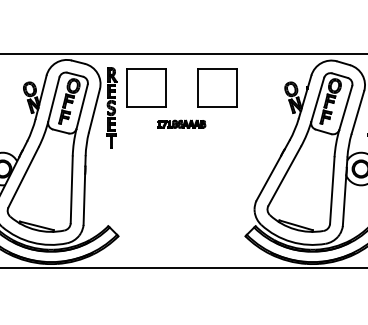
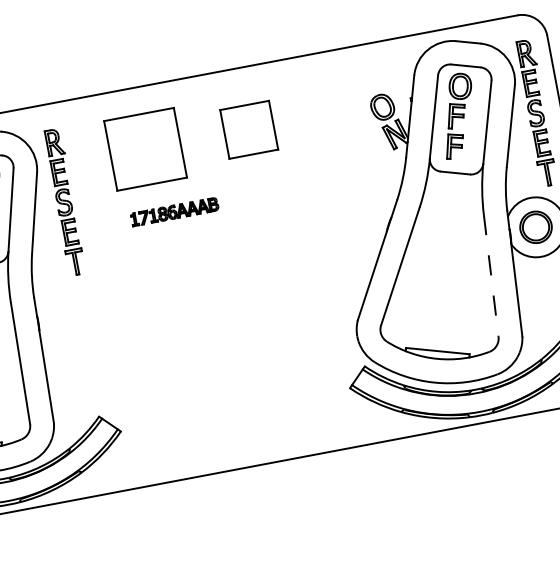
part: (146, 87) -> (145, 148), moved
part: (217, 87) -> (248, 129), size x0.7
part: (181, 123) -> (174, 210), moved
line: (332, 191) -> (491, 277), solid -> dashed

